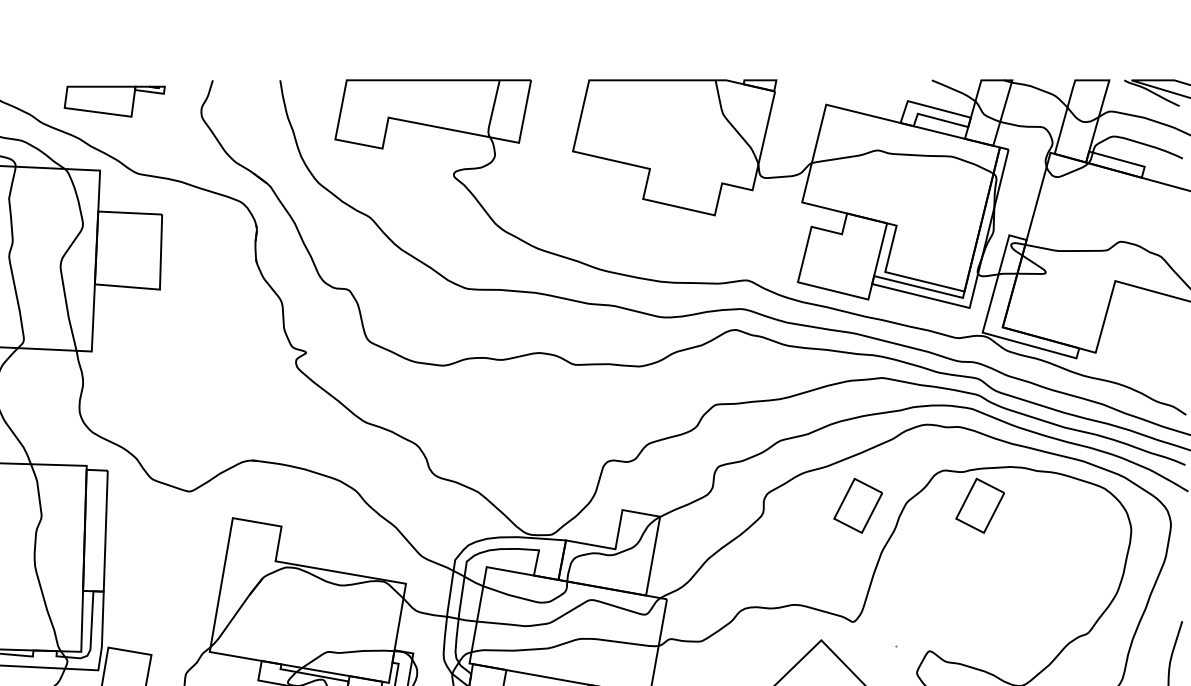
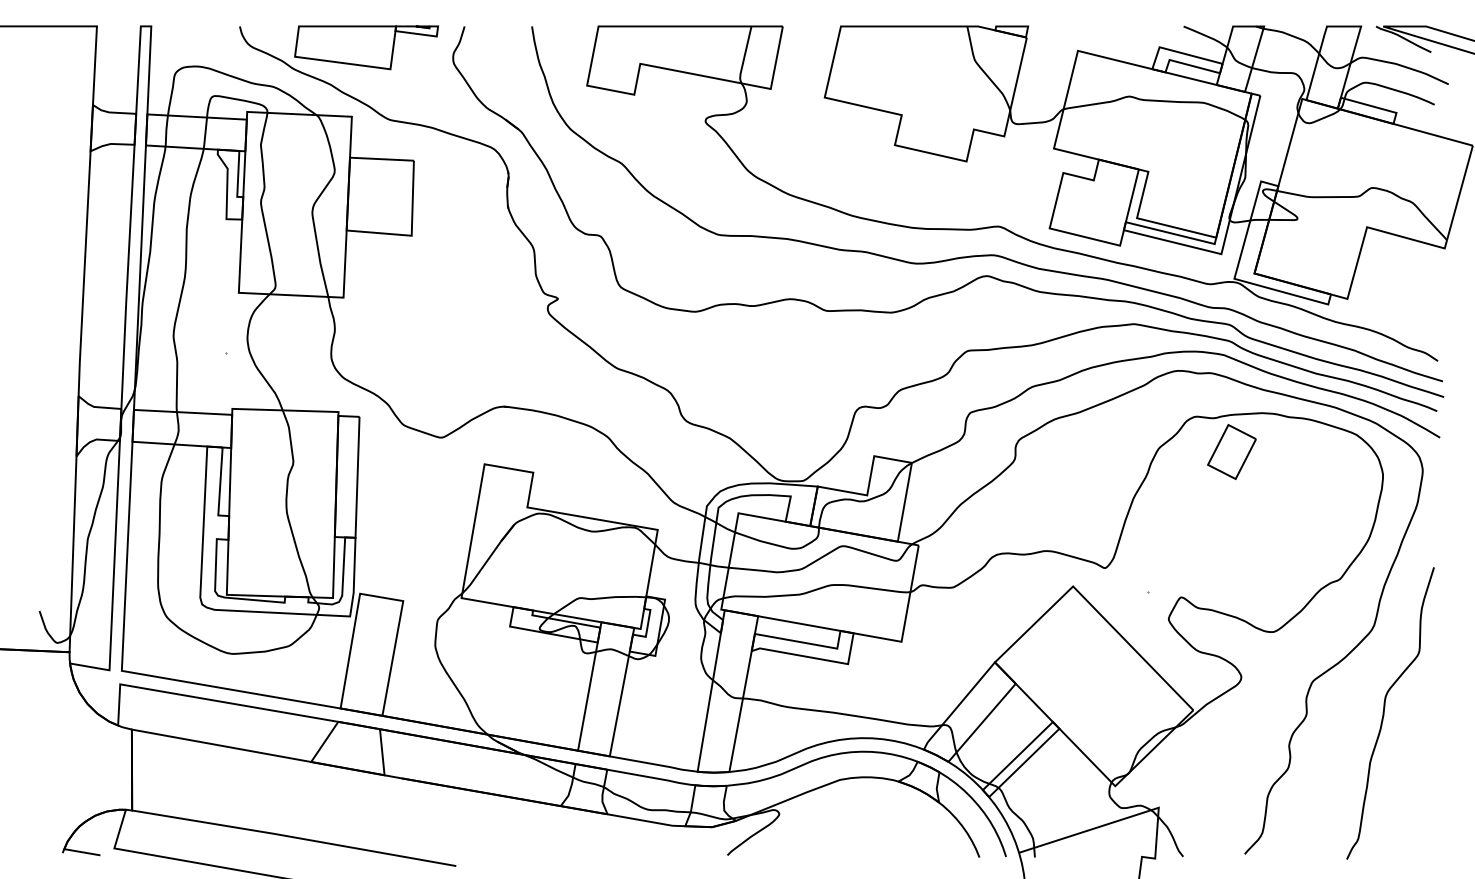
part: (114, 101) -> (366, 47), size x1.43
part: (857, 505) -> (1109, 451), removed

